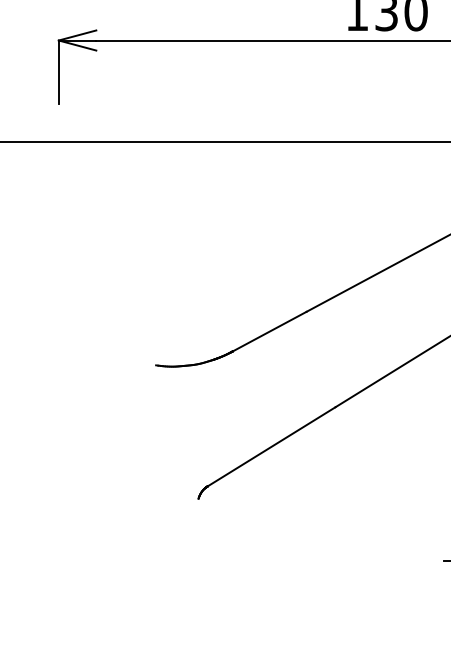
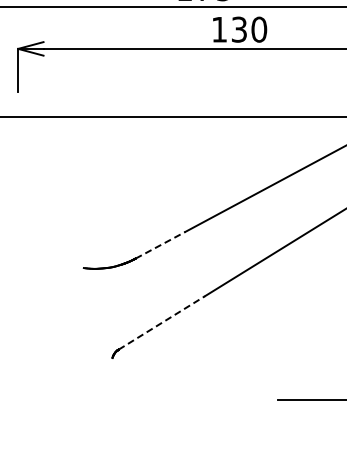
line: (269, 331) -> (160, 245), solid -> dashed
line: (271, 446) -> (161, 322), solid -> dashed

